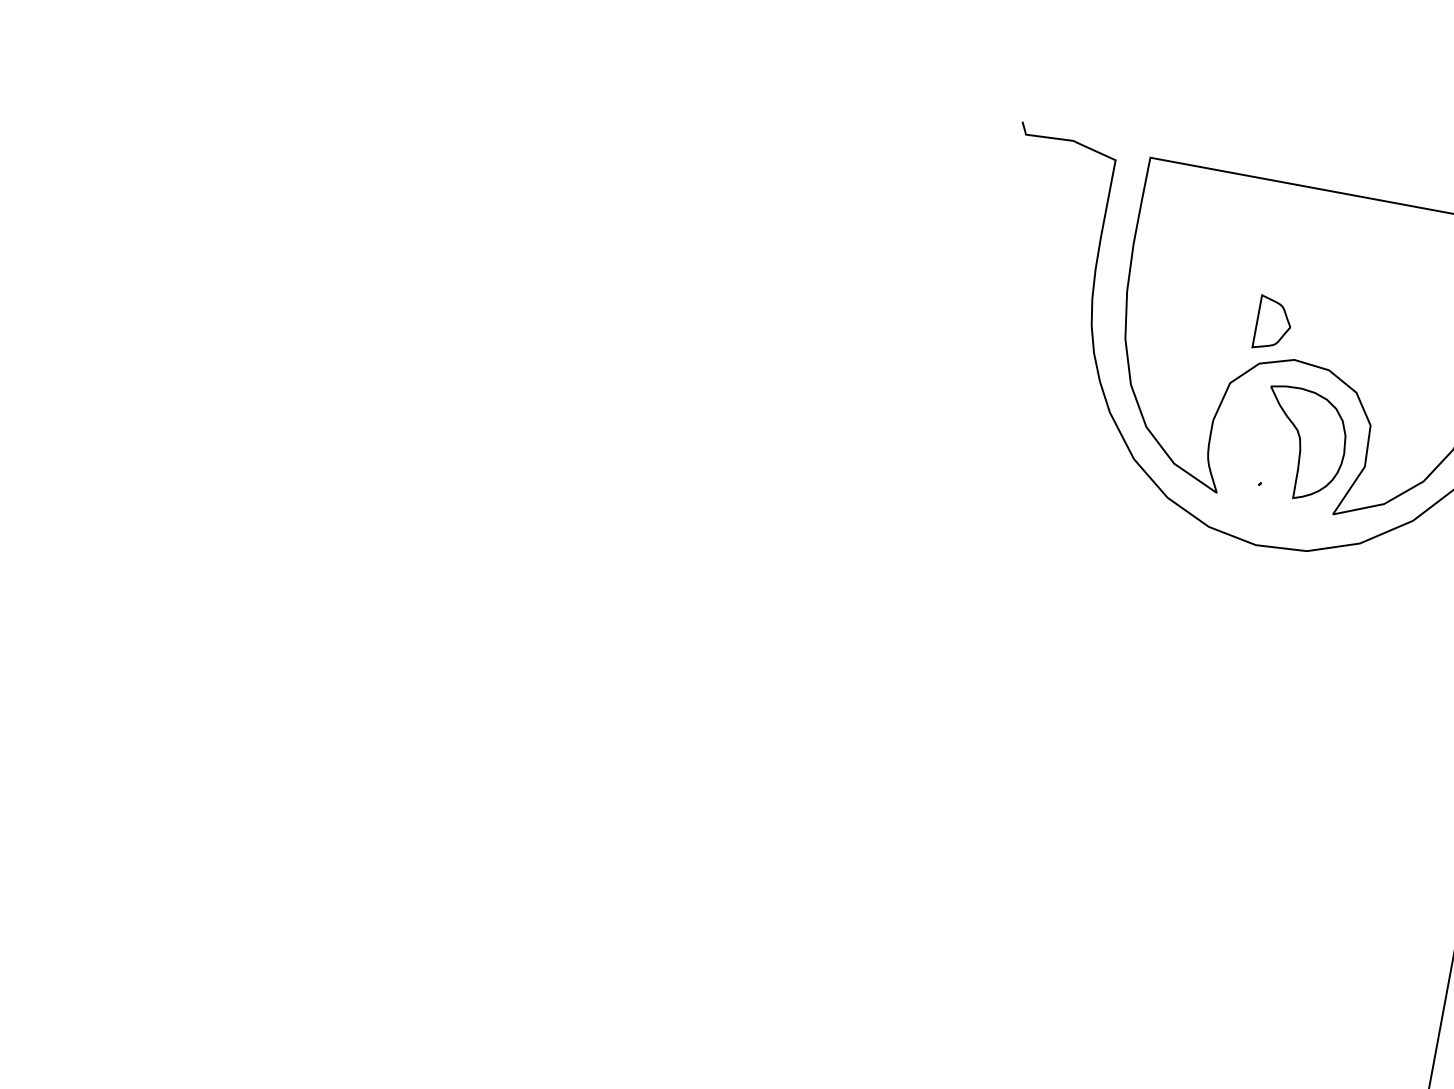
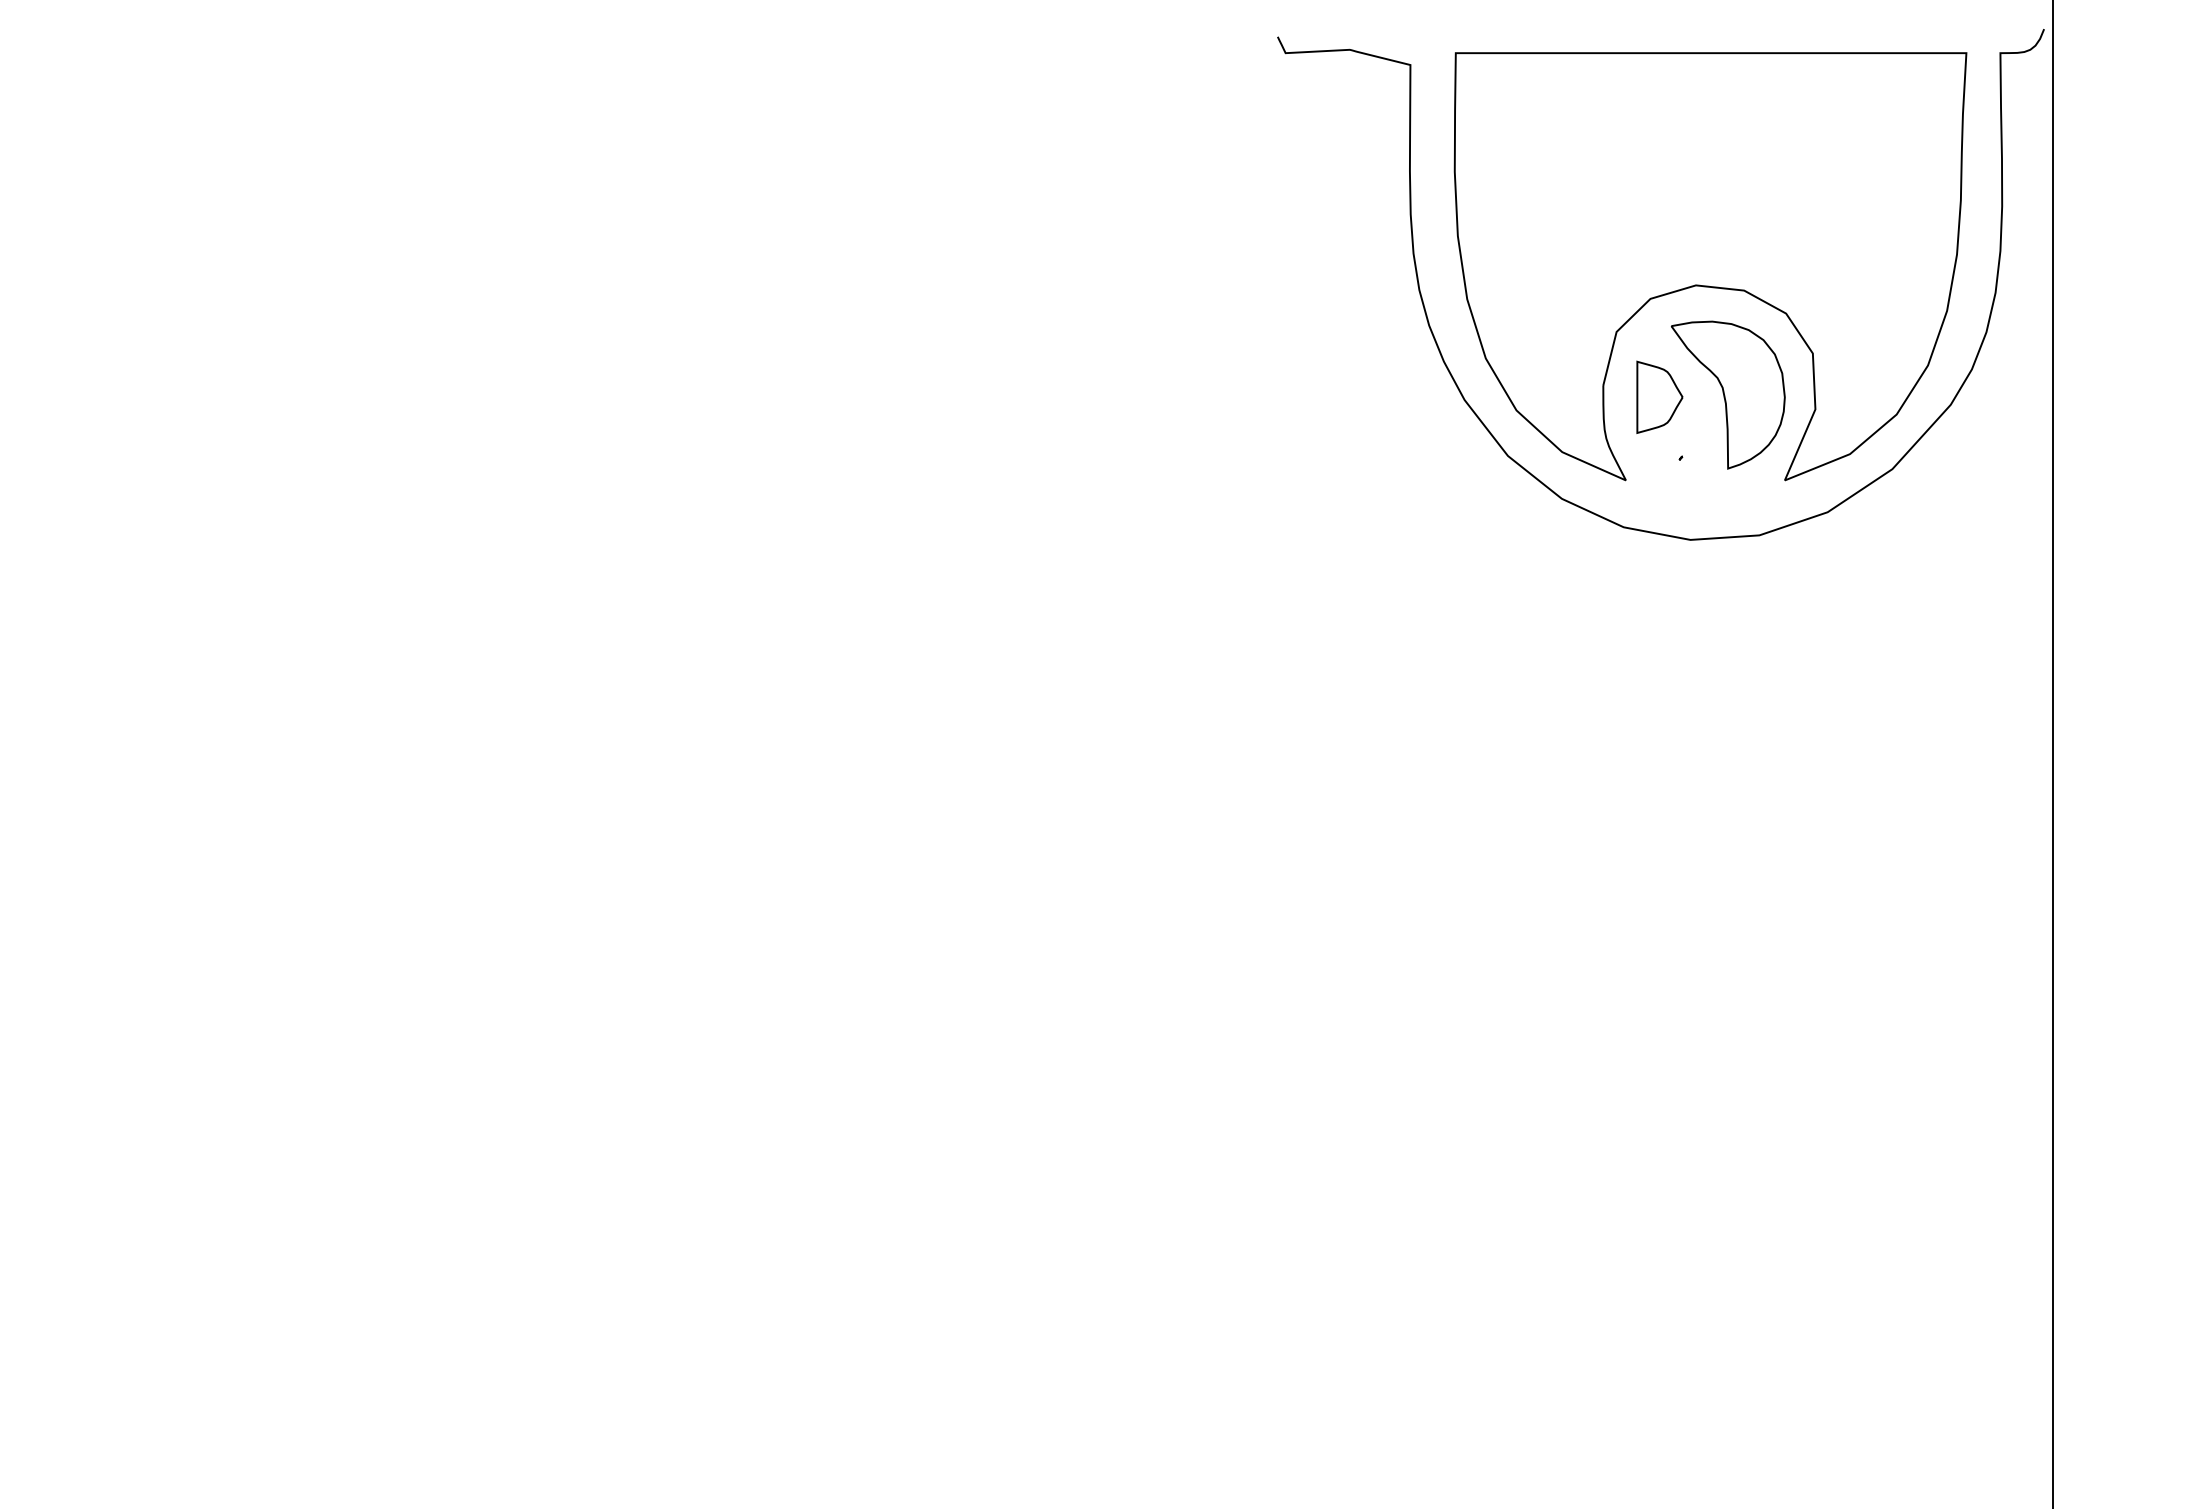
part: (1273, 323) -> (1659, 396), moved

